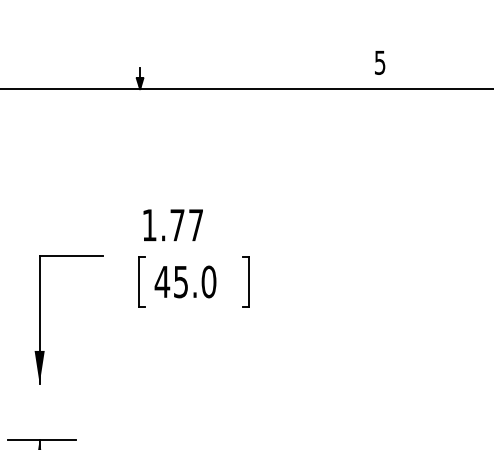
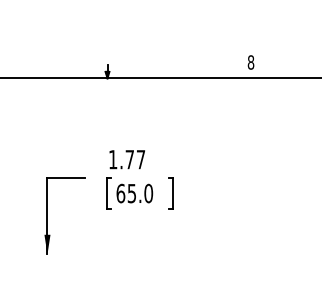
text: (379, 62) -> (250, 62), 5 -> 8
text: (161, 281) -> (120, 193), 45.0 -> 65.0

